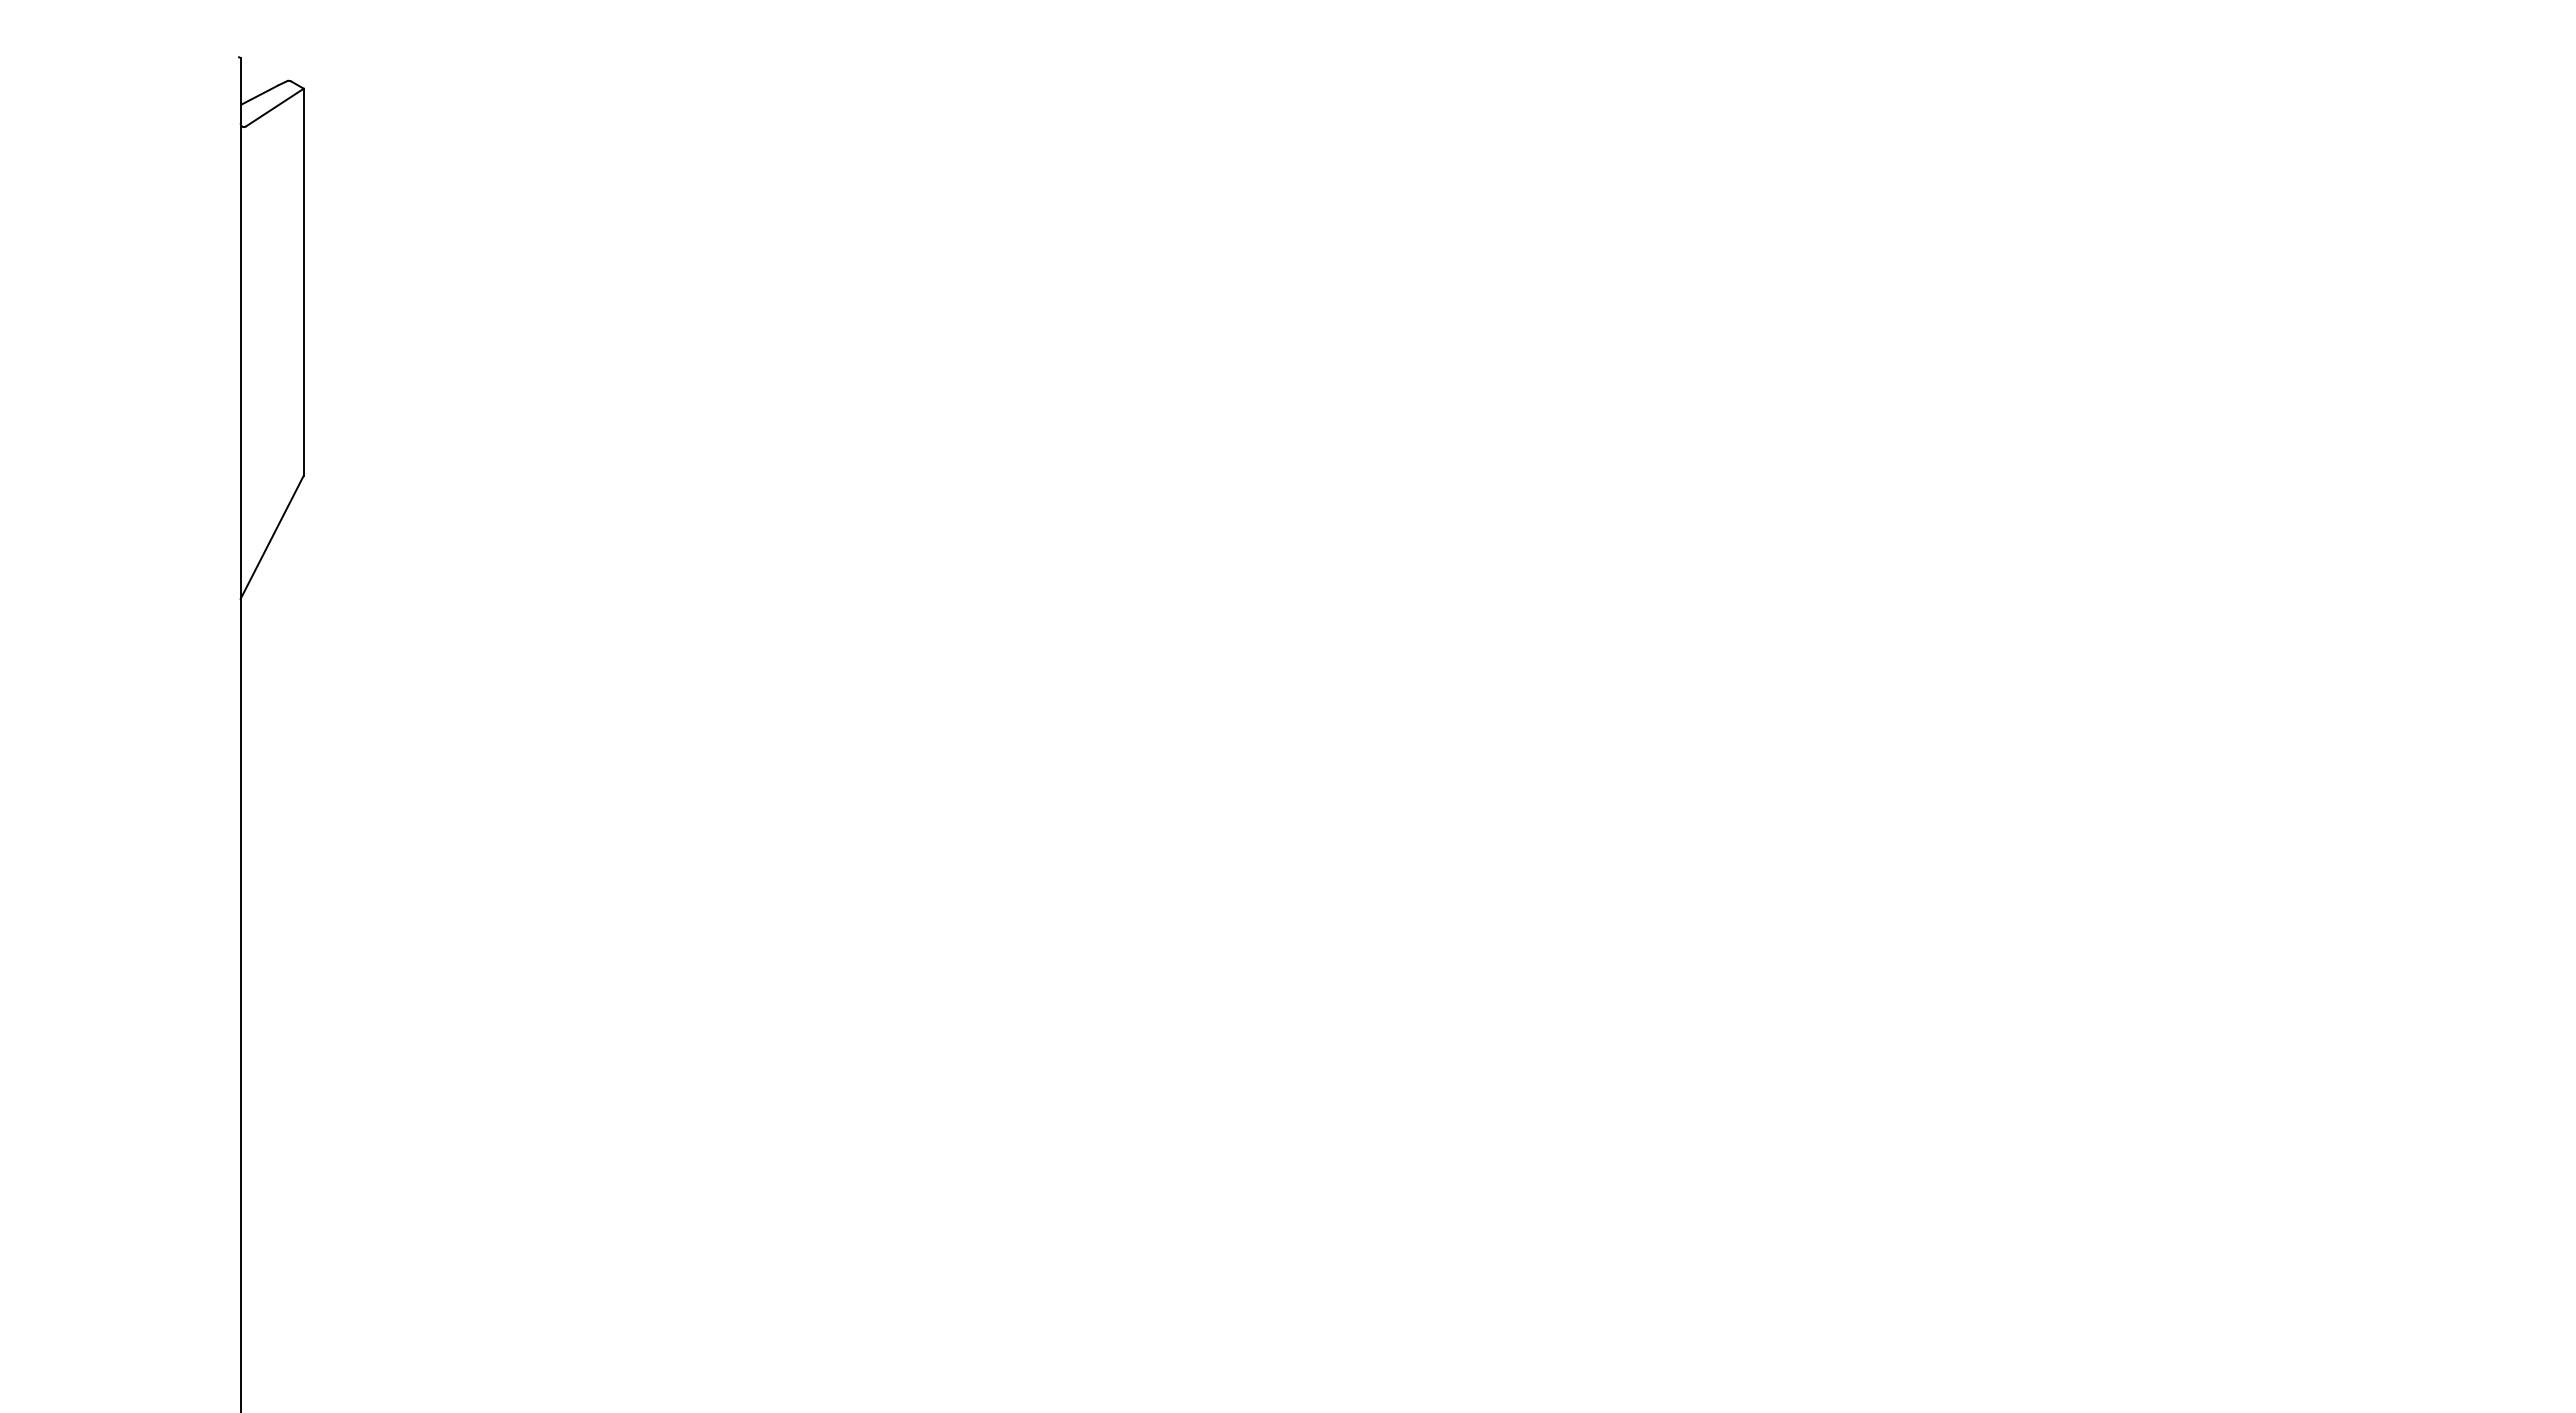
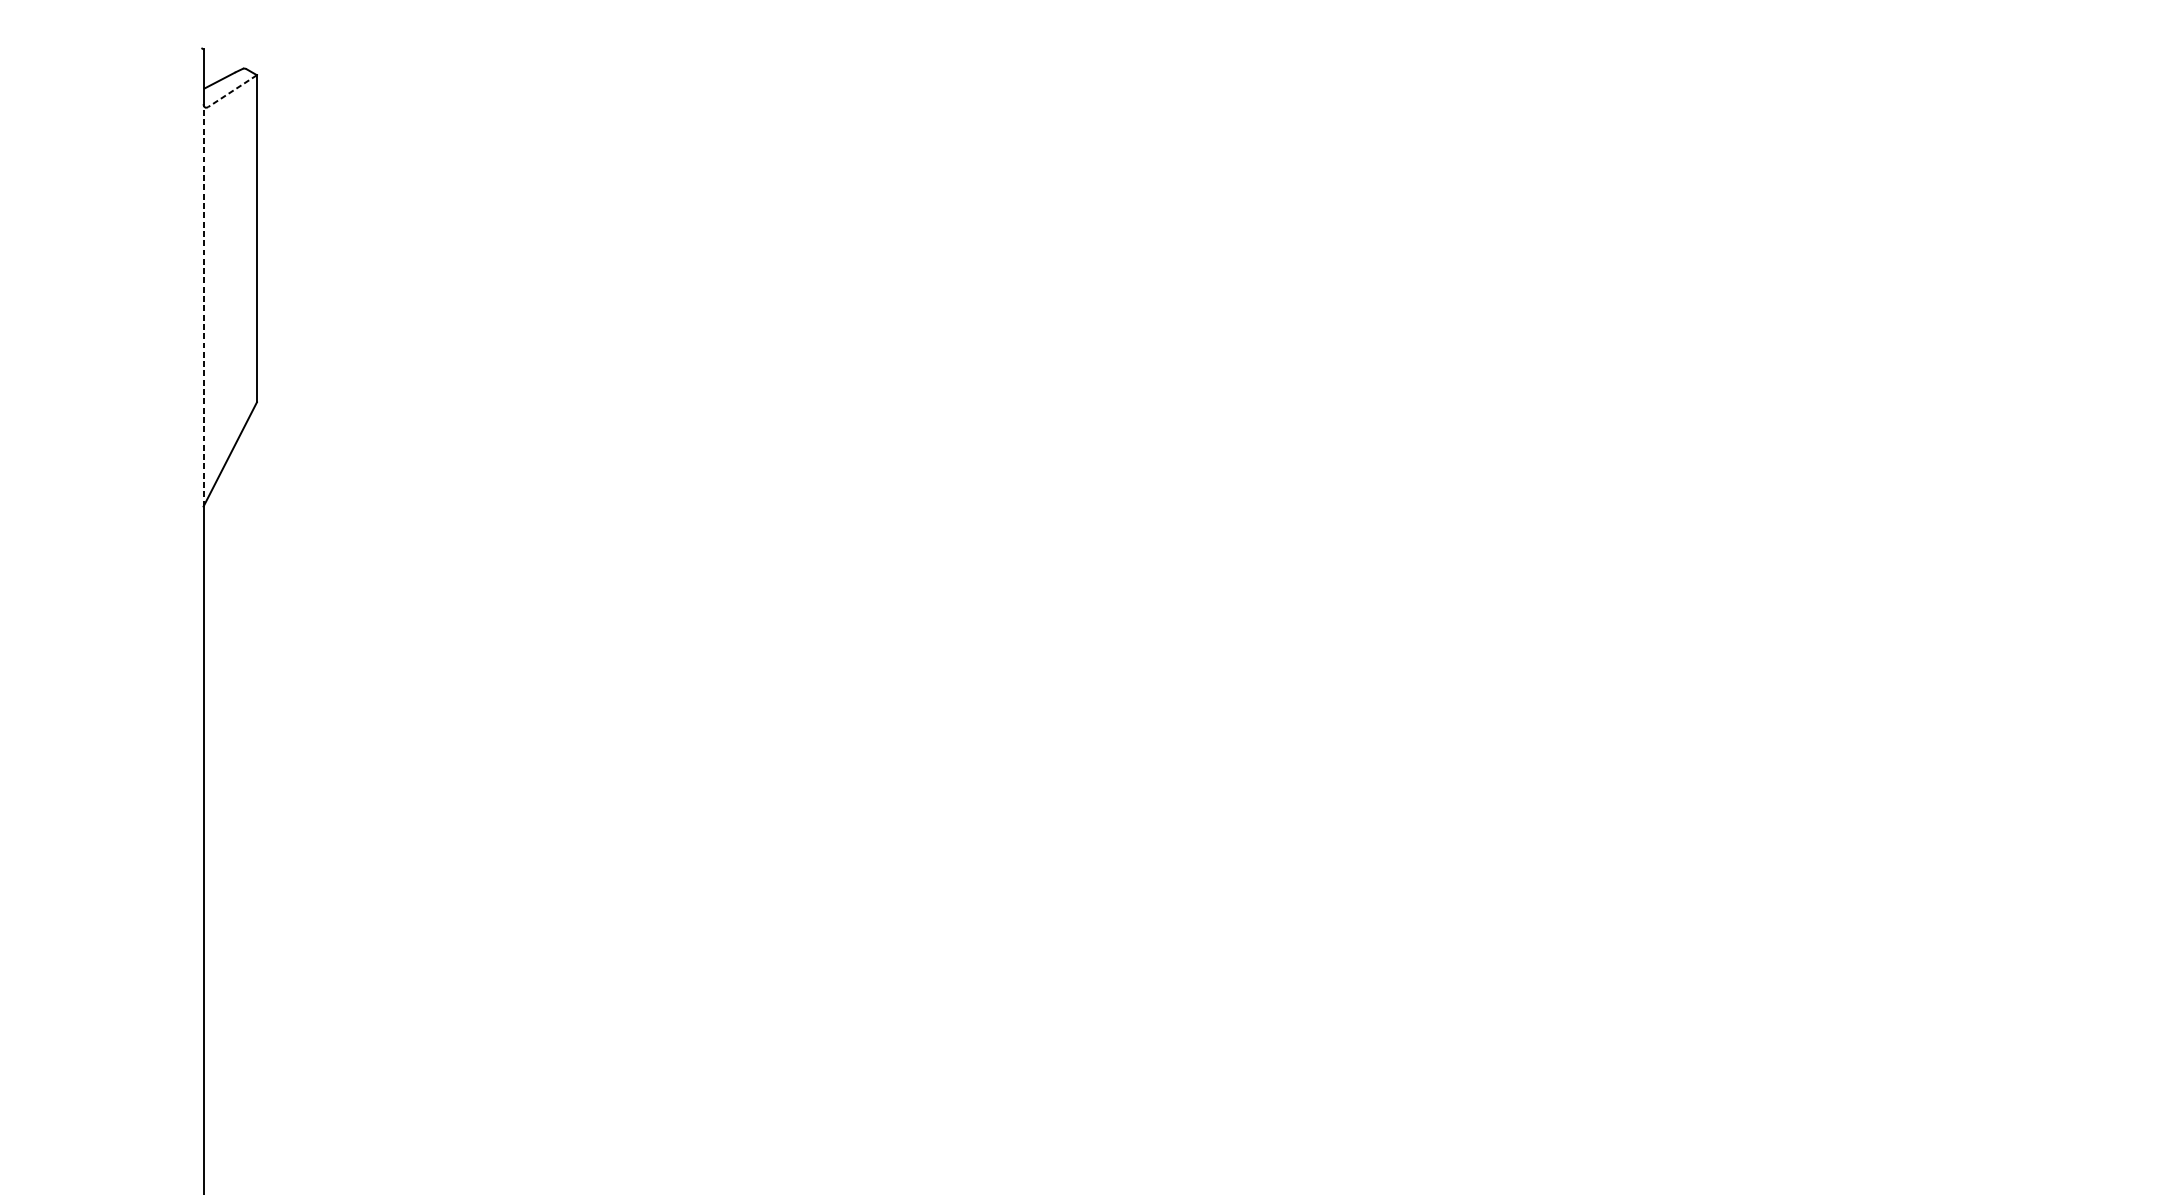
line: (274, 107) -> (232, 91), solid -> dashed
line: (240, 360) -> (203, 304), solid -> dashed

